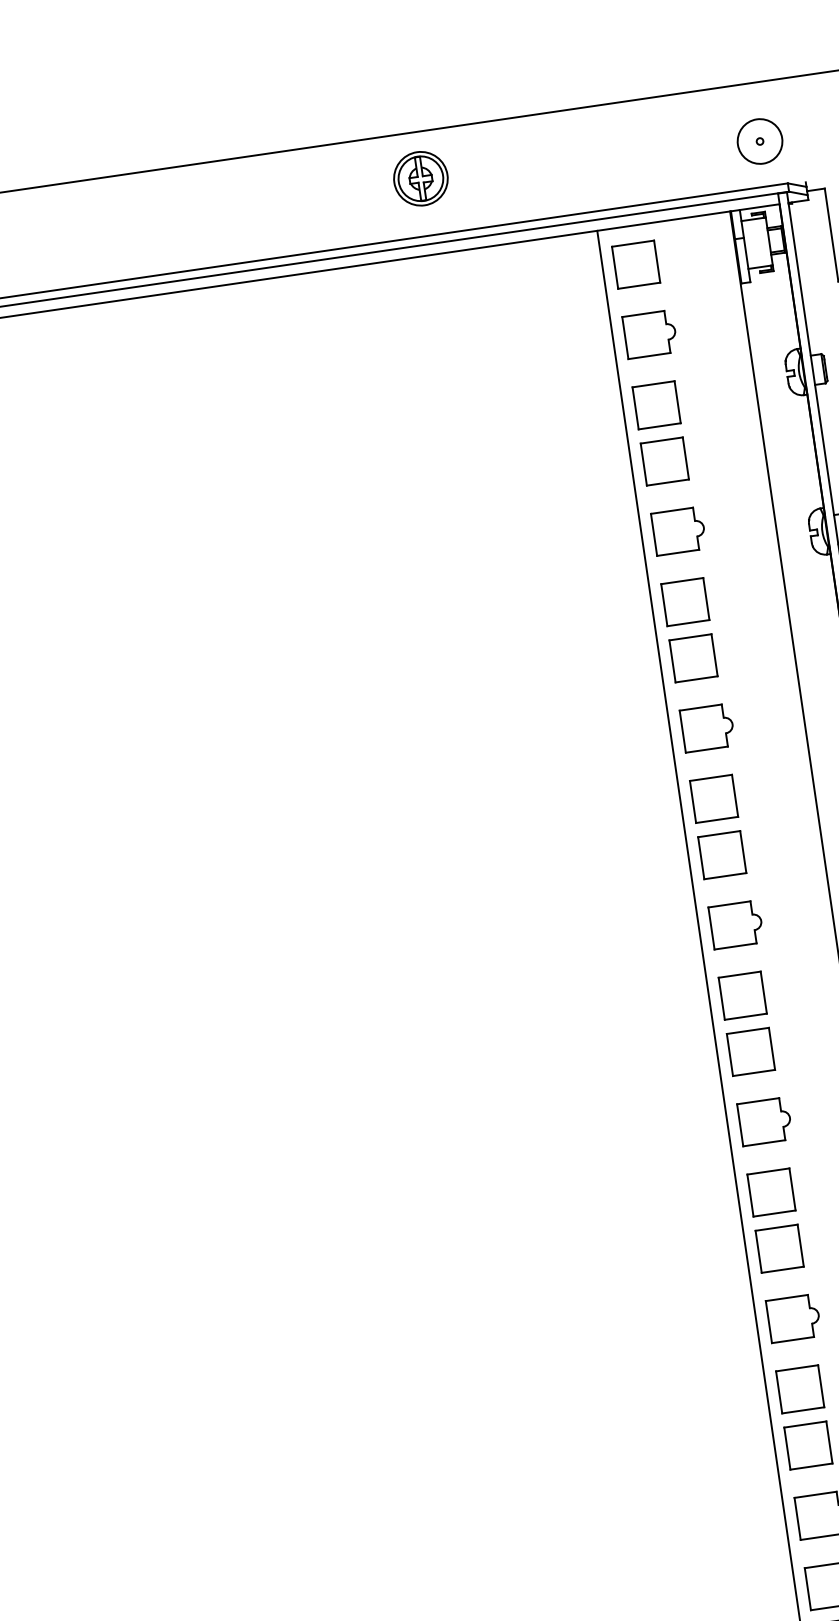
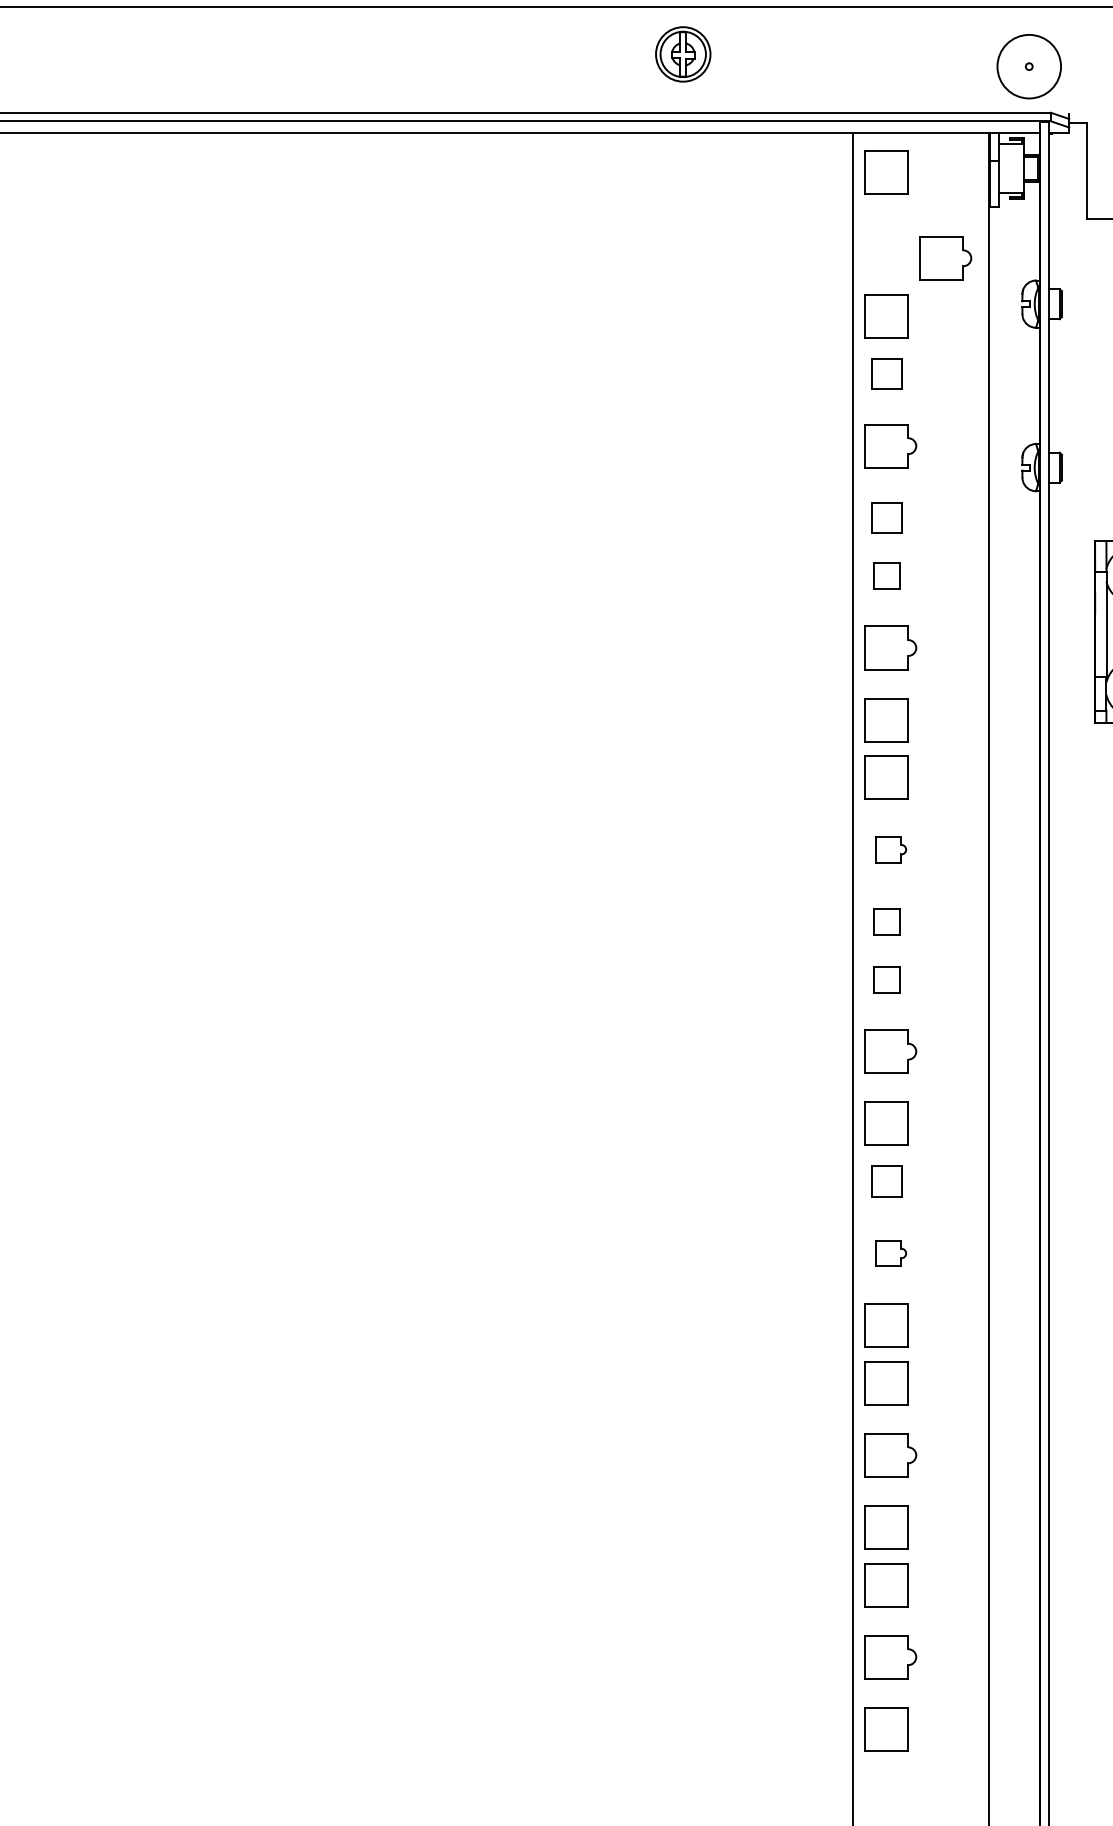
circle: (759, 141) -> (1028, 66), size x1.4
part: (650, 334) -> (945, 258), moved
part: (664, 461) -> (886, 374), size x0.7
part: (685, 602) -> (886, 518), size x0.7
part: (693, 657) -> (886, 575), size x0.6
part: (736, 924) -> (890, 849), size x0.6
part: (742, 995) -> (886, 921), size x0.6
part: (750, 1051) -> (886, 979), size x0.6
part: (779, 1248) -> (886, 1181), size x0.7
part: (793, 1318) -> (890, 1253), size x0.6

